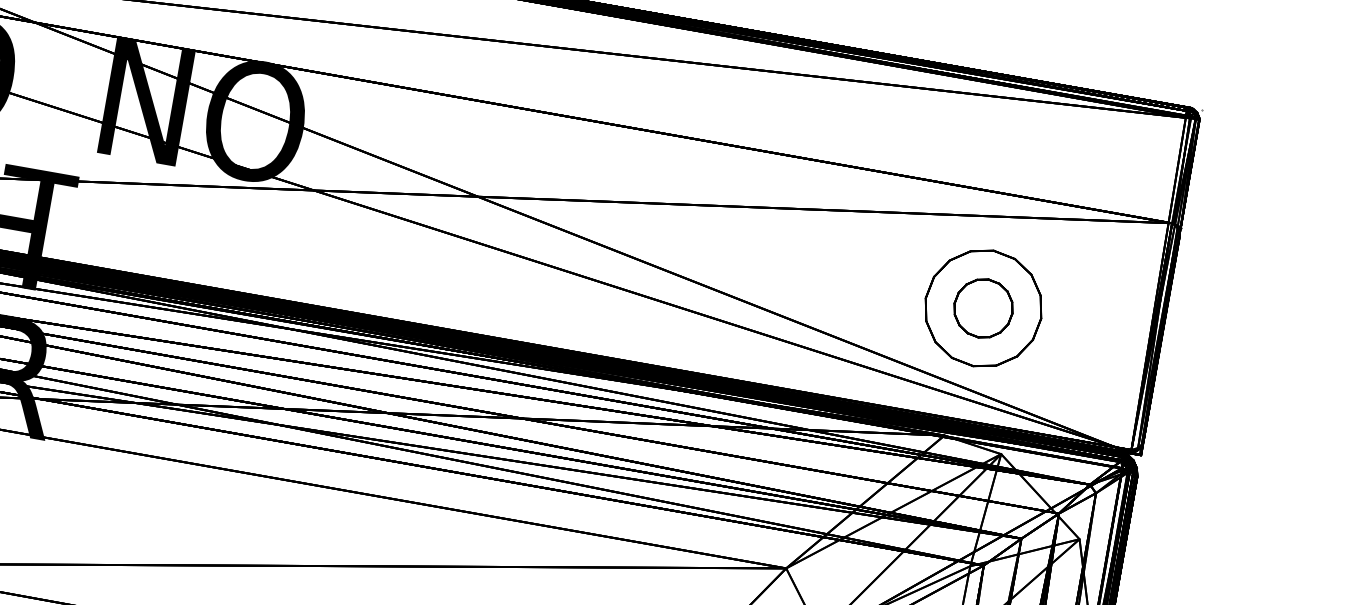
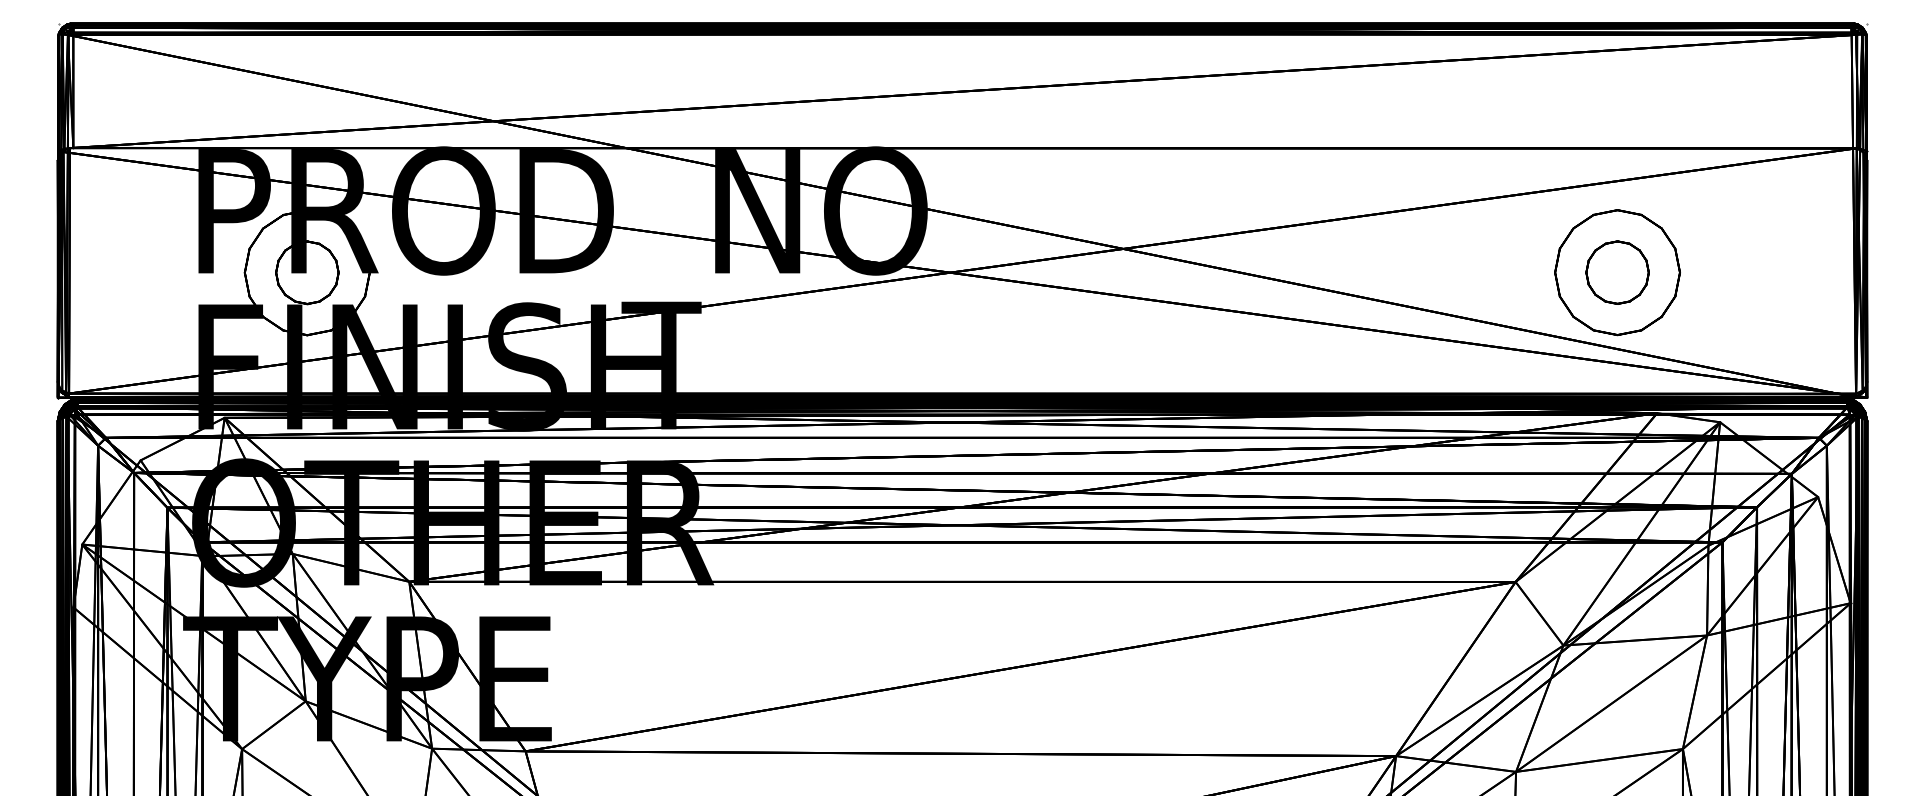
part: (983, 308) -> (1617, 272), moved

